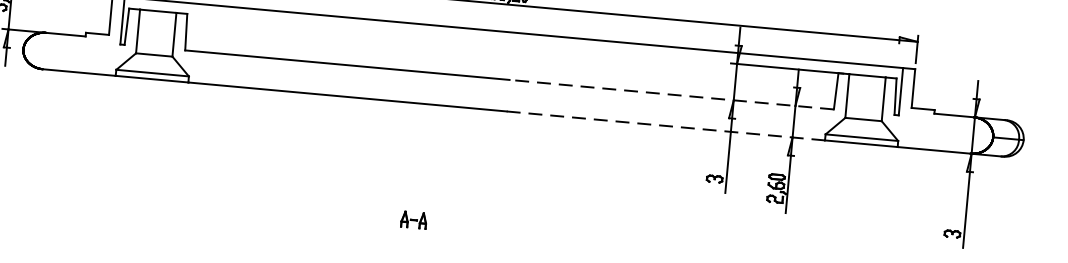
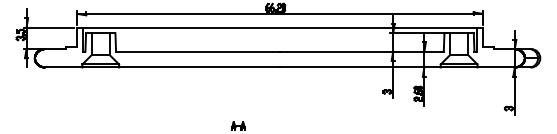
line: (671, 94) -> (361, 51), dashed -> solid
line: (666, 126) -> (360, 67), dashed -> solid

